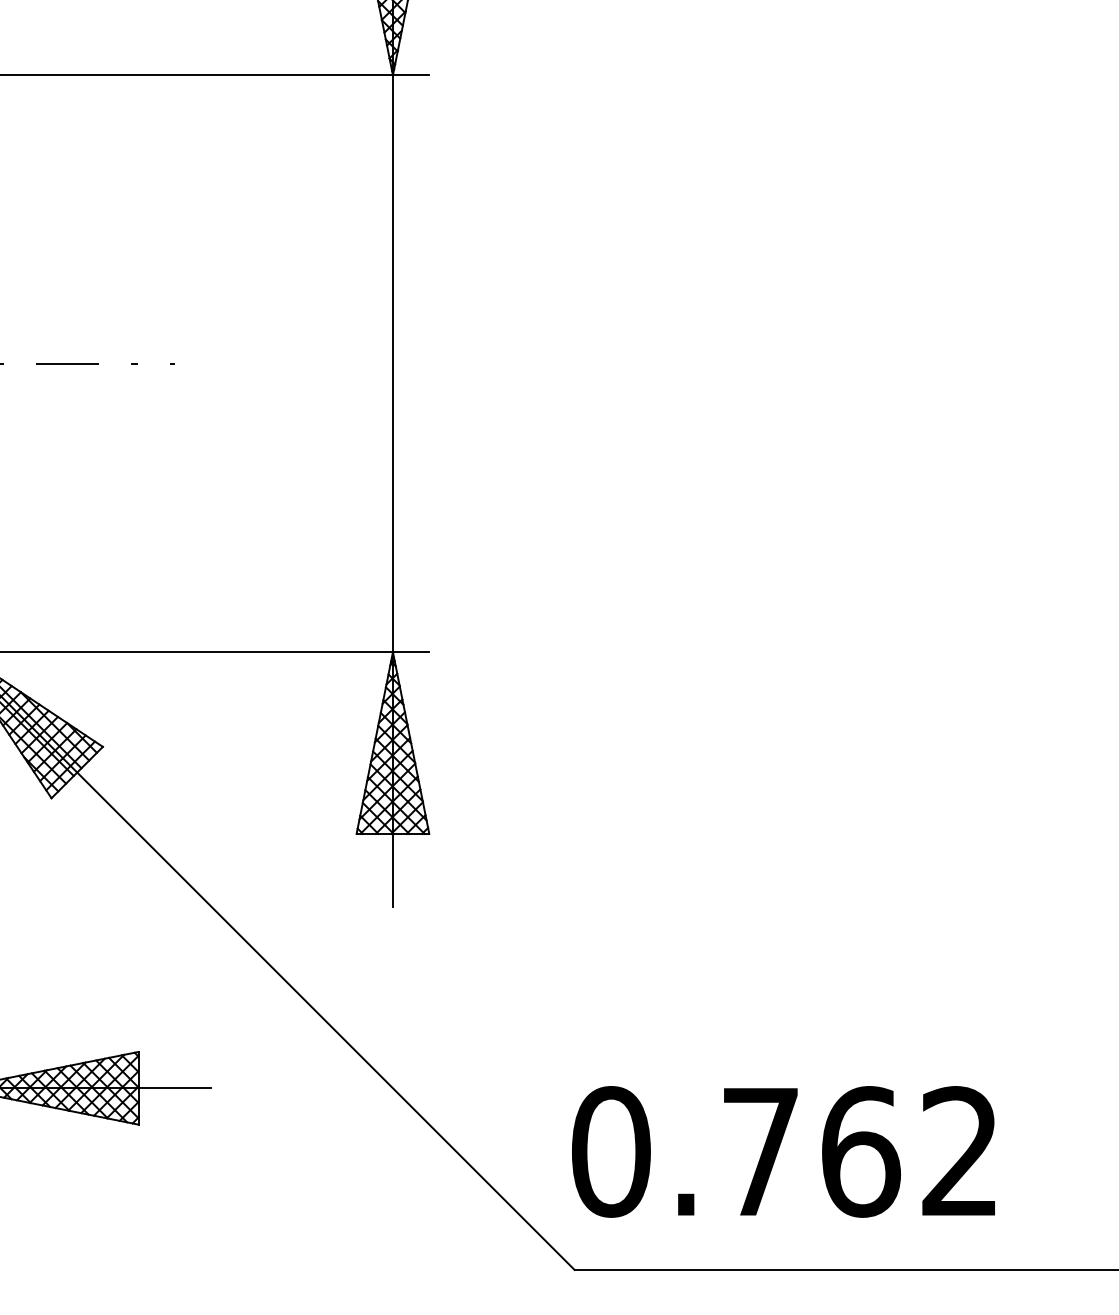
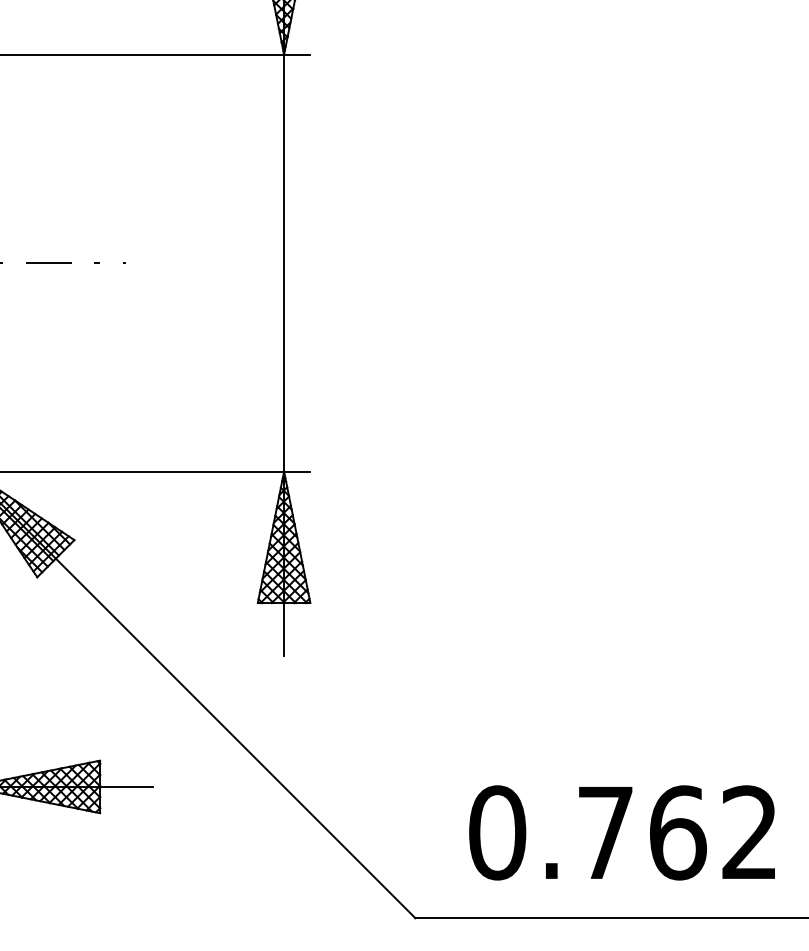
text: (783, 1151) -> (622, 832), moved

